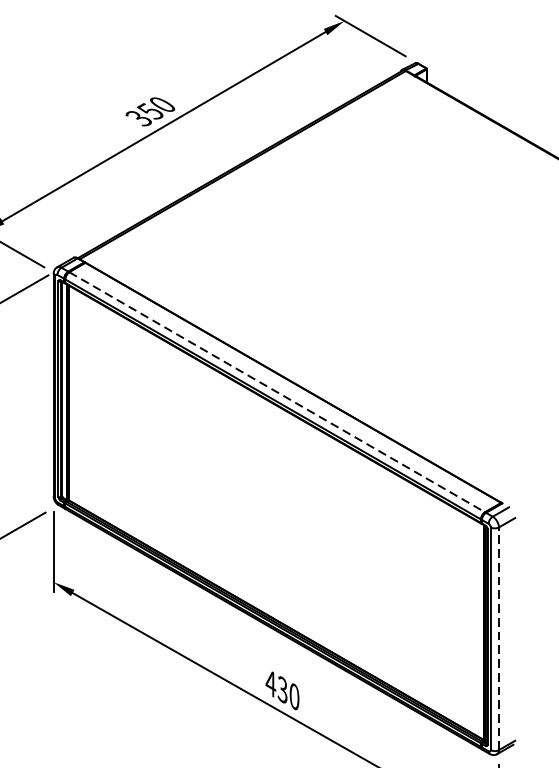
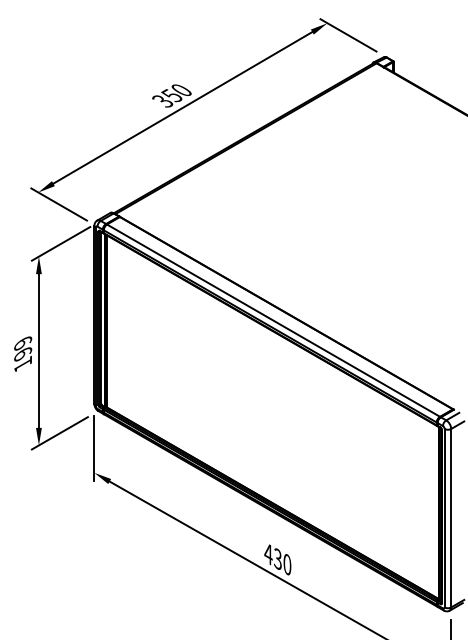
line: (277, 392) -> (273, 320), dashed -> solid
line: (499, 637) -> (451, 517), dashed -> solid

